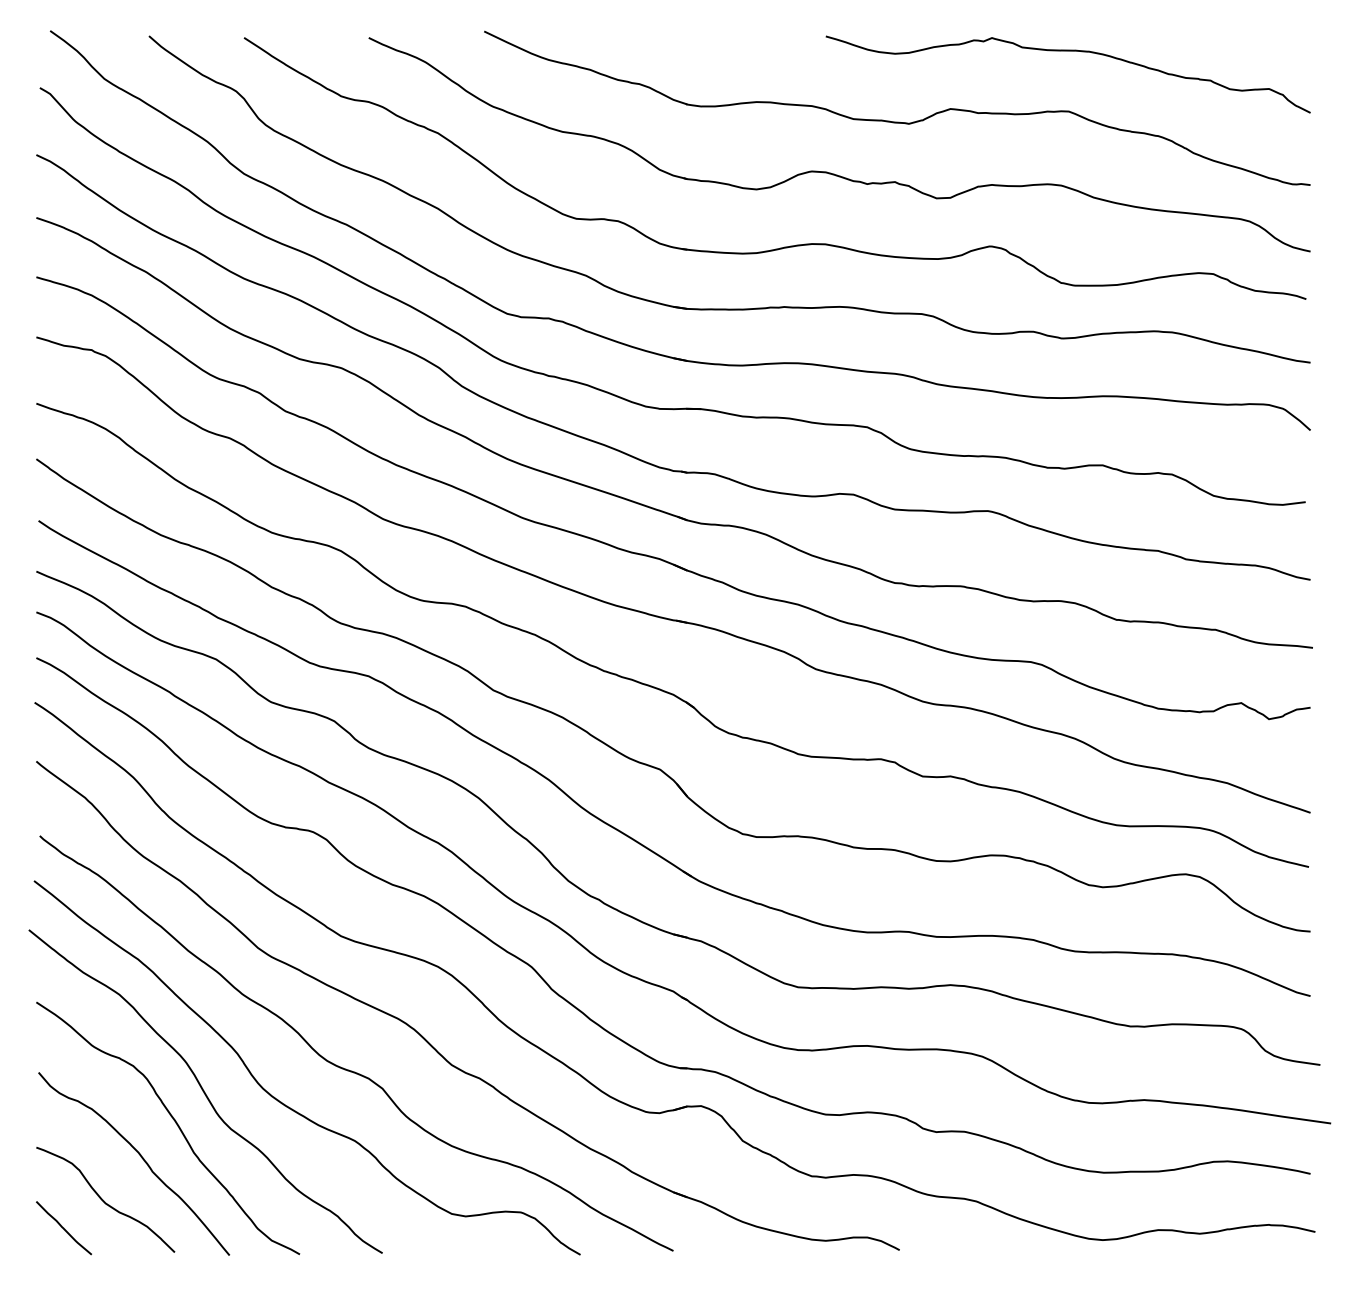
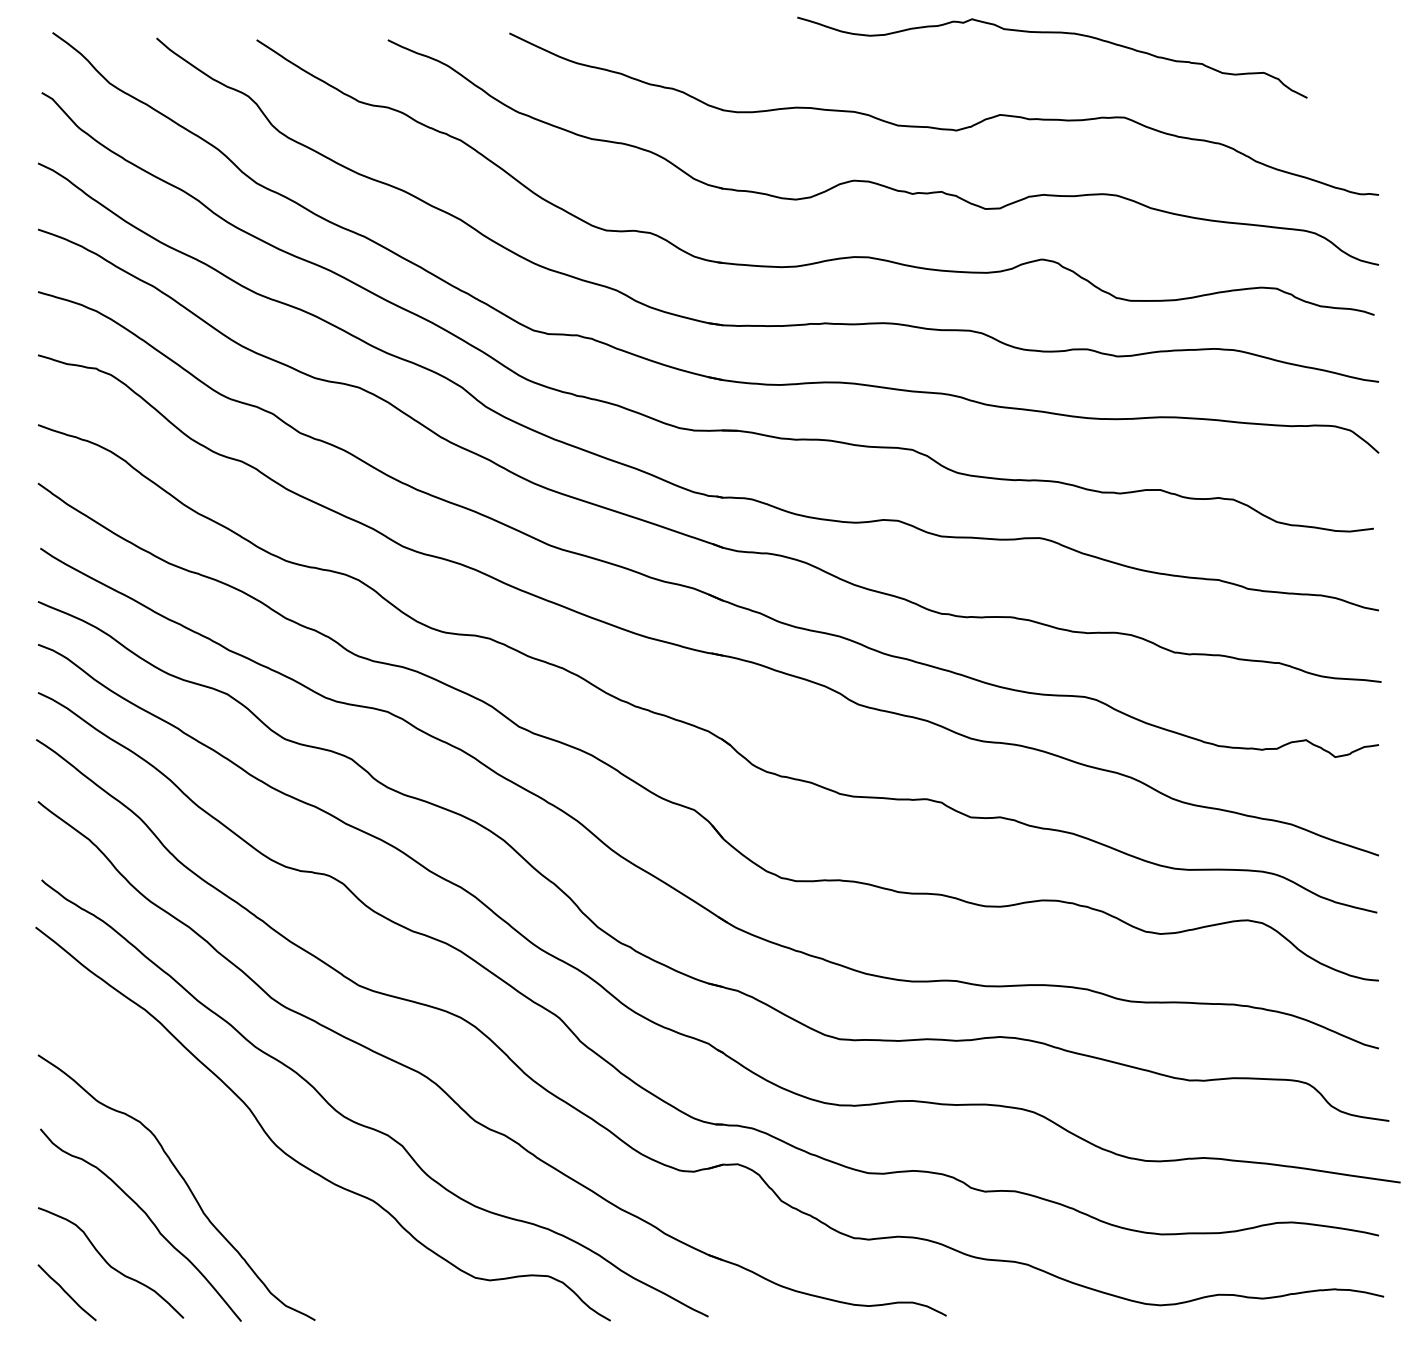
curve: (1067, 51) -> (1051, 33), moved
curve: (204, 1091) -> (214, 1148), removed

